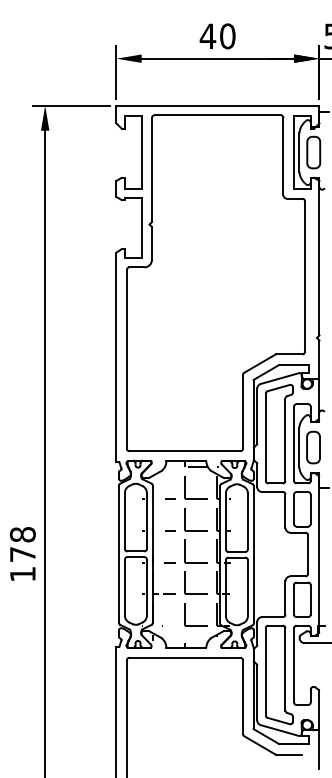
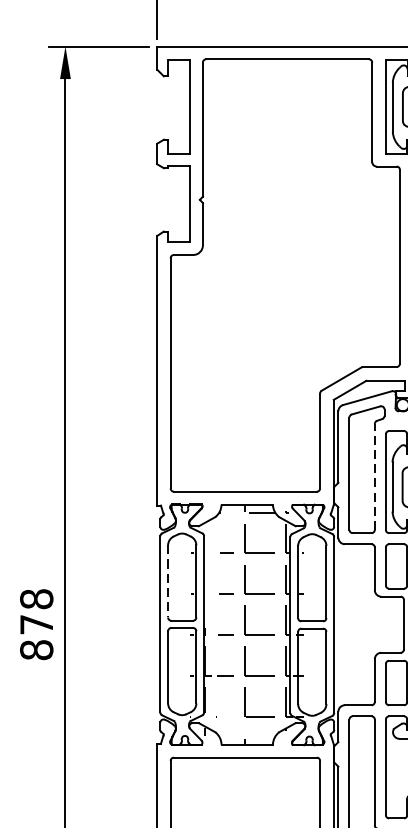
line: (285, 439) -> (374, 476), solid -> dashed
line: (124, 521) -> (167, 582), solid -> dashed
text: (22, 573) -> (36, 649), 178 -> 878

